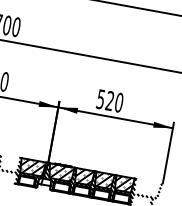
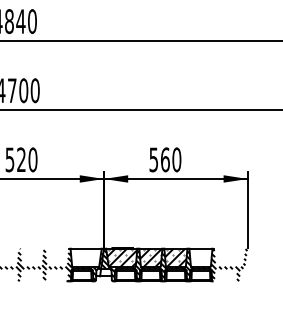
text: (110, 100) -> (165, 159), 520 -> 560
hatch: (33, 167) -> (86, 257), removed
hatch: (123, 183) -> (200, 257), removed

